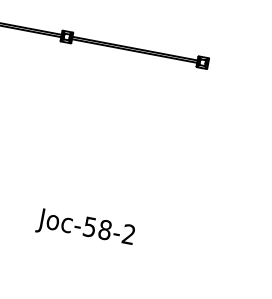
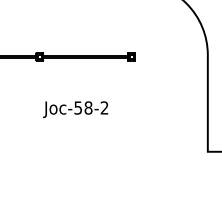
text: (85, 228) -> (75, 109), moved

